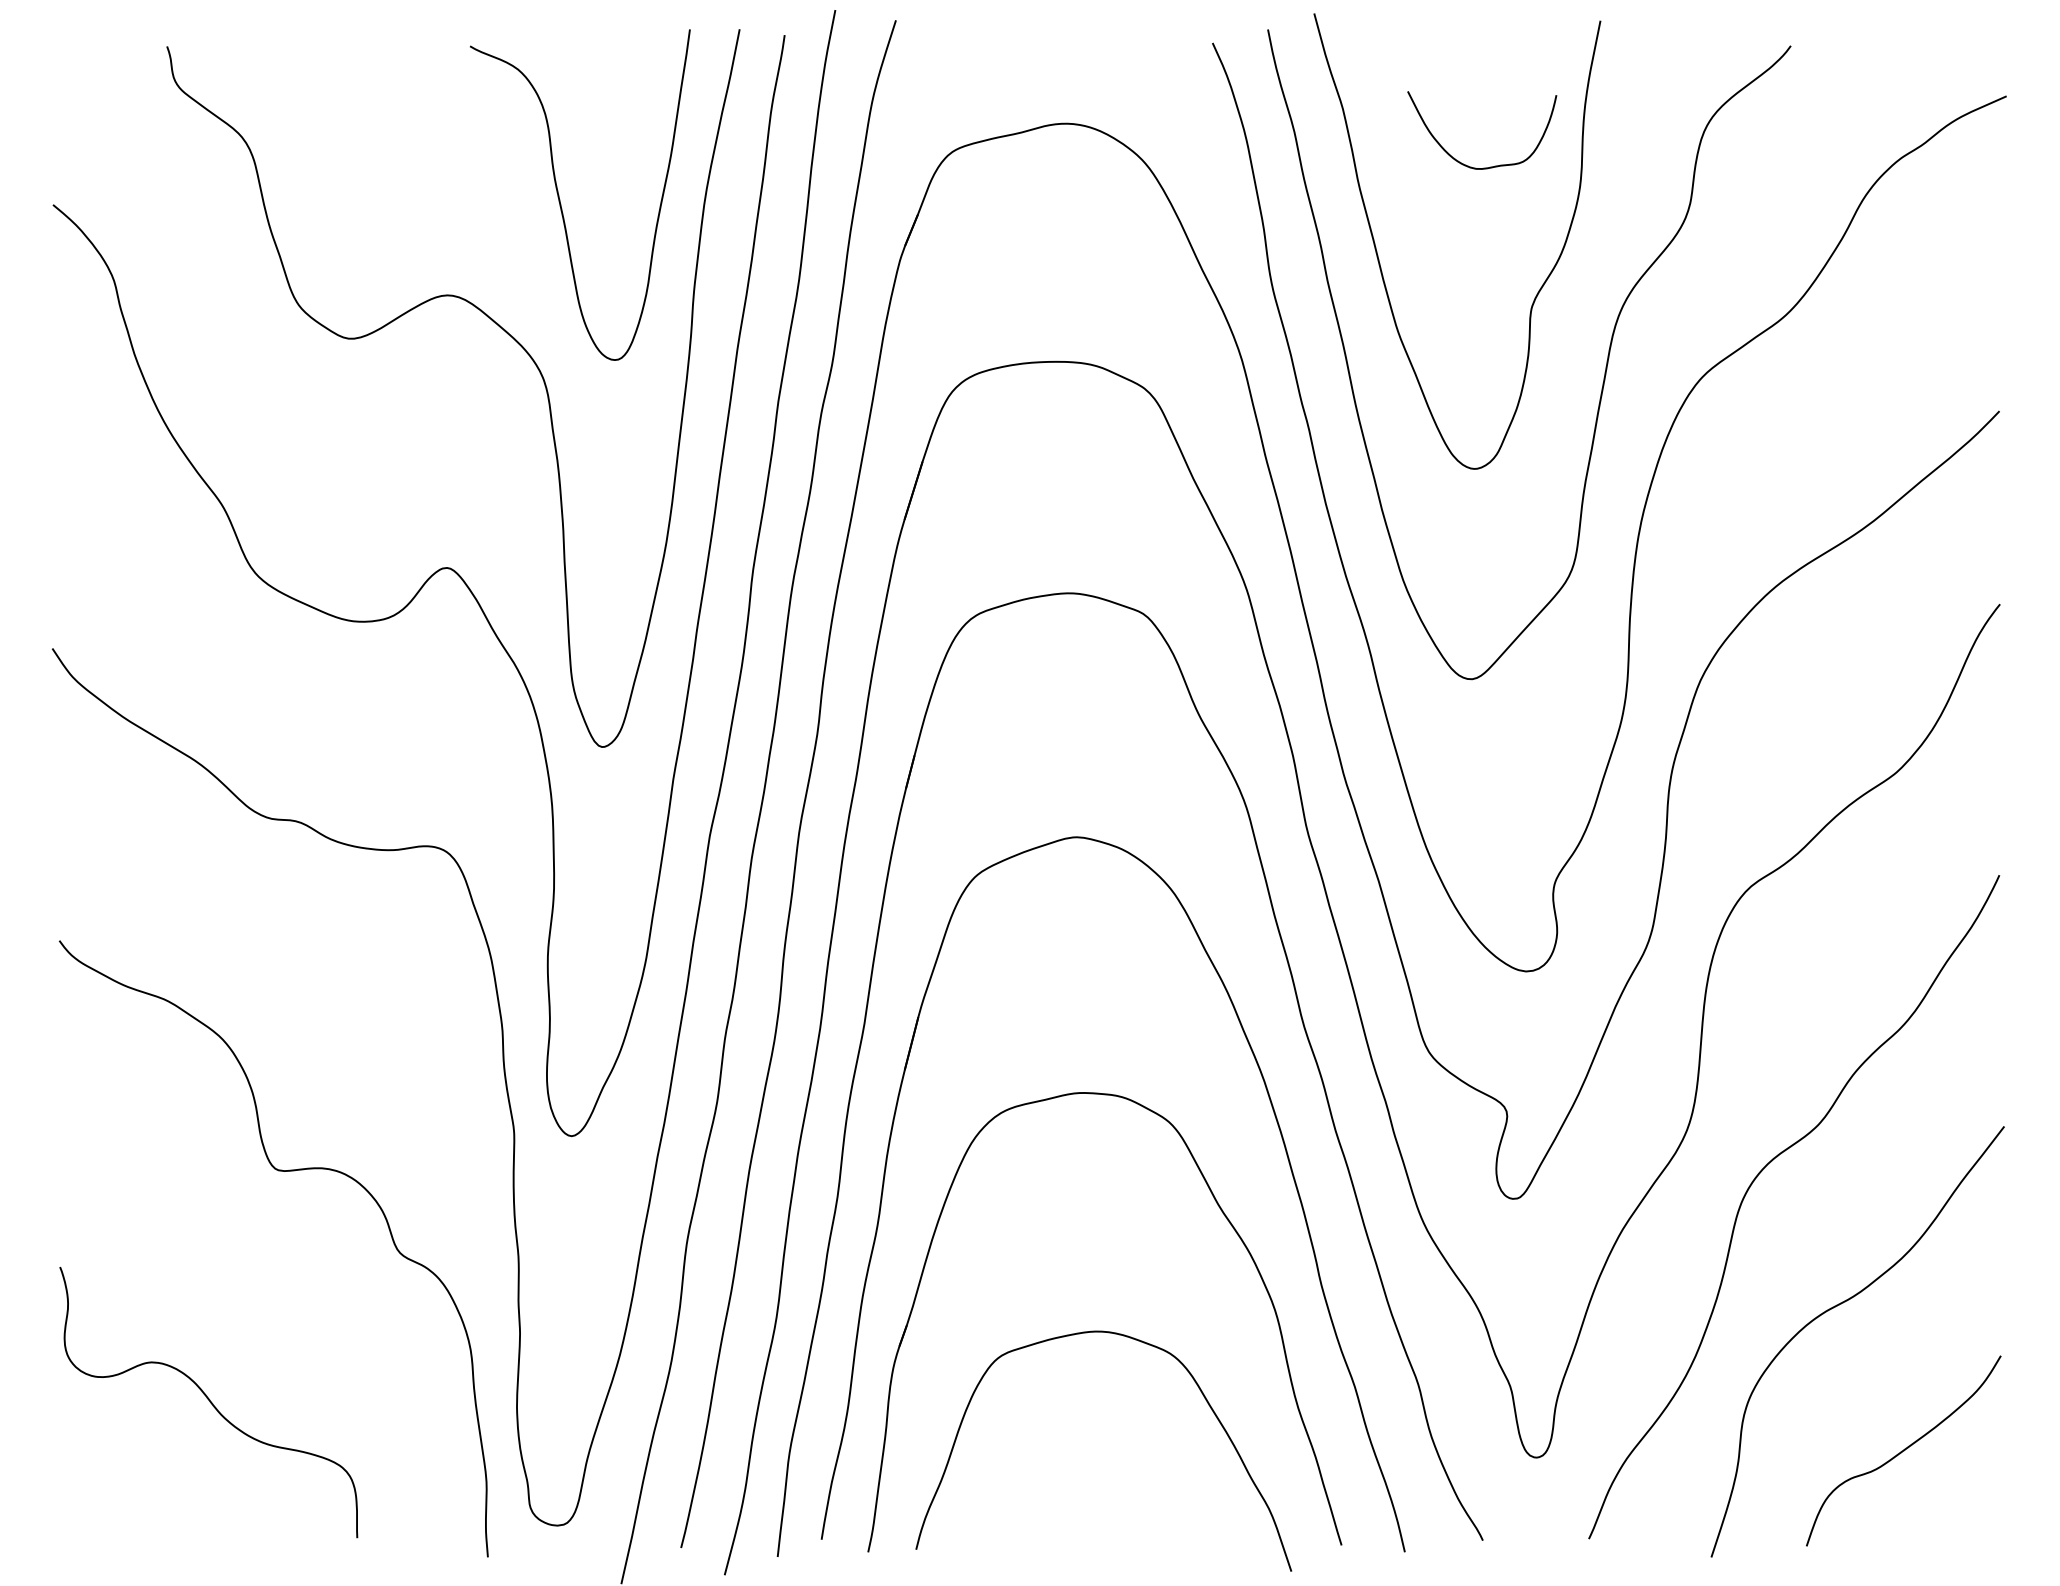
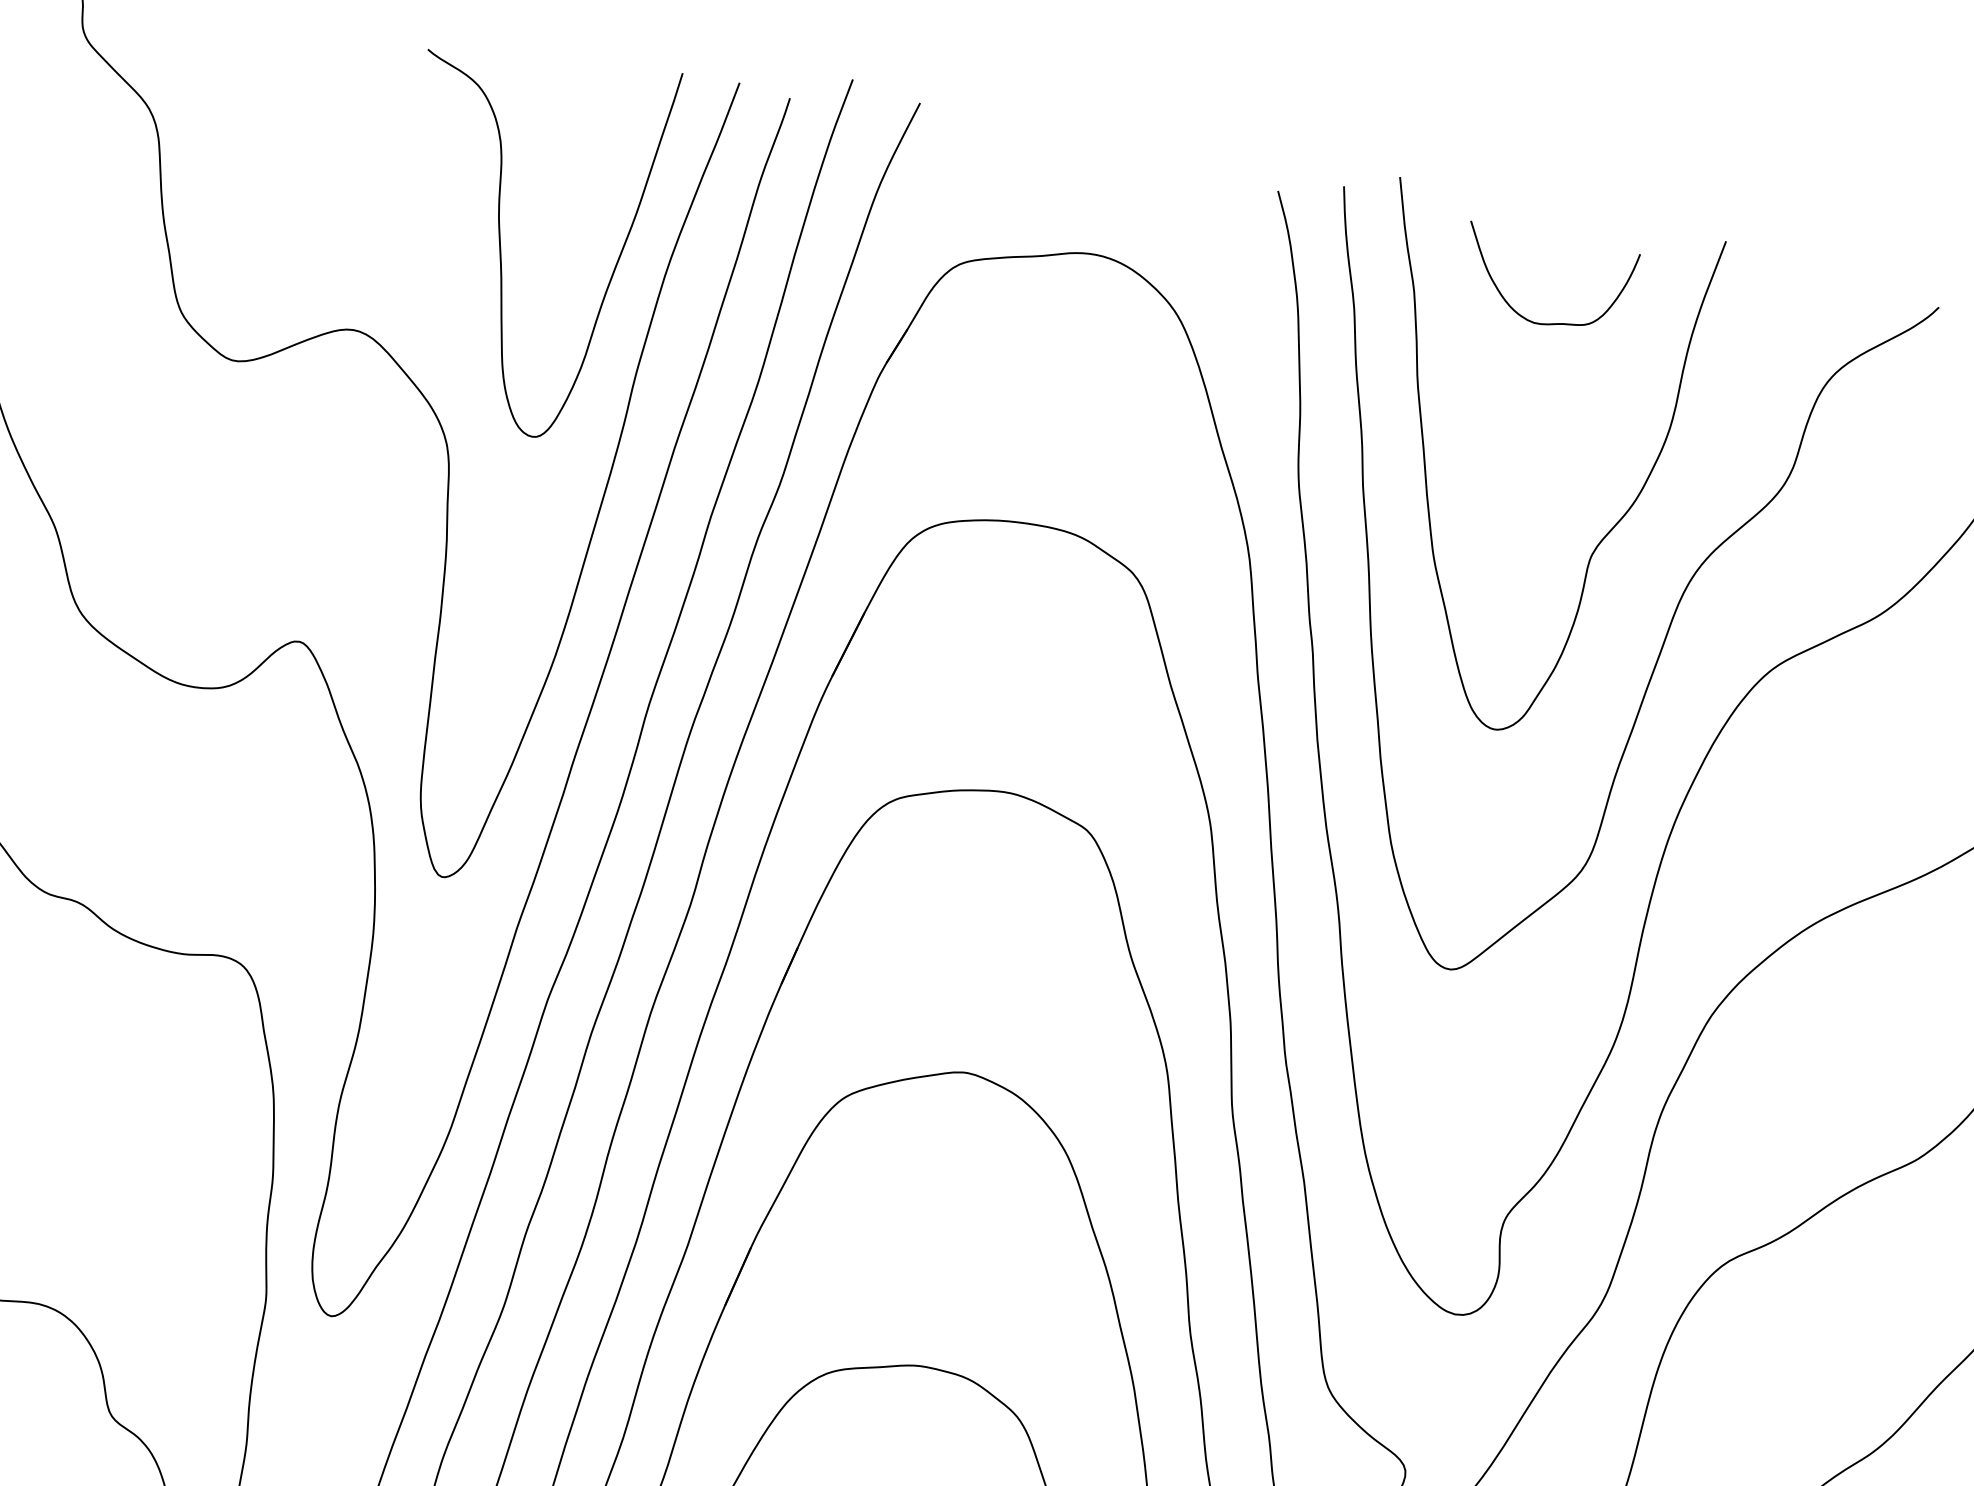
curve: (1490, 166) -> (1550, 322), moved

